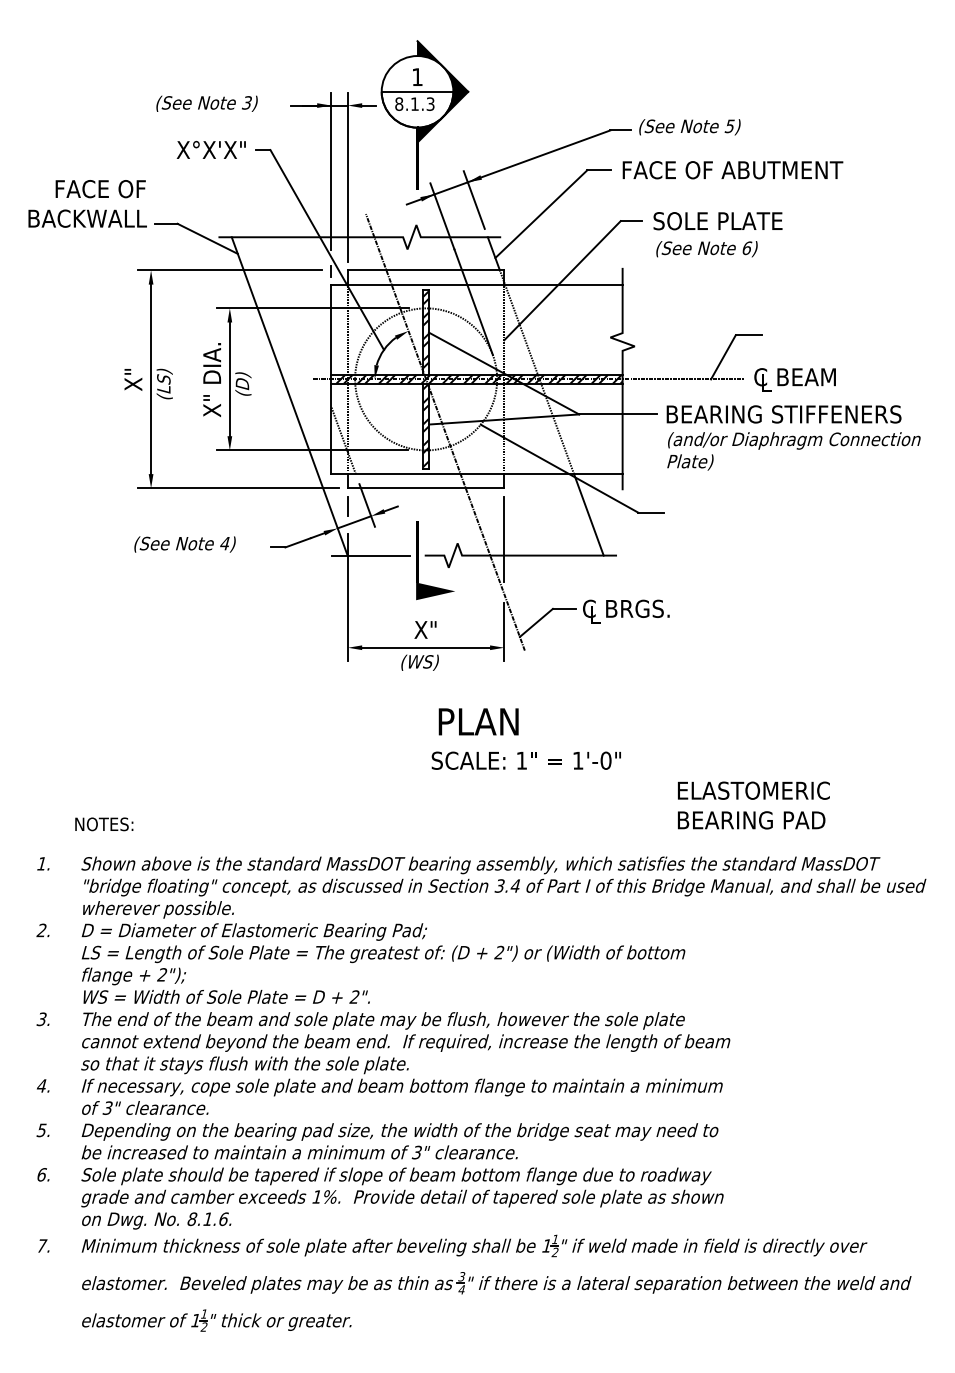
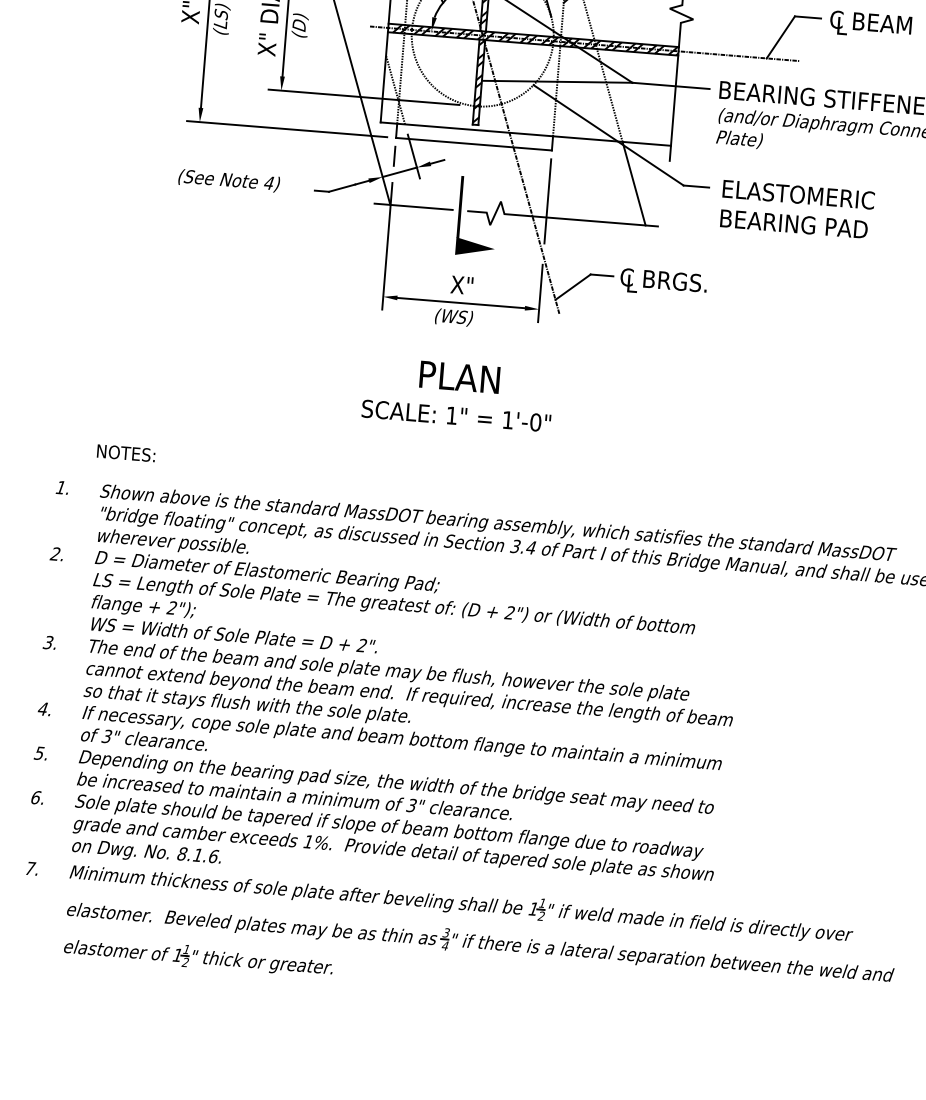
text: (794, 379) -> (870, 24), moved
text: (478, 721) -> (459, 376), moved
text: (525, 760) -> (455, 415), moved
text: (753, 805) -> (797, 209), moved

